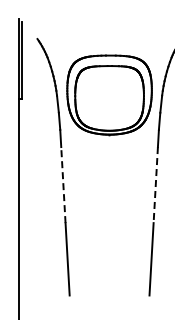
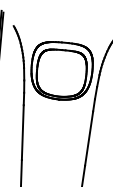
line: (63, 184) -> (22, 132), dashed -> solid
line: (155, 185) -> (88, 138), dashed -> solid

